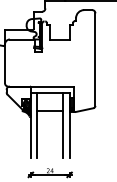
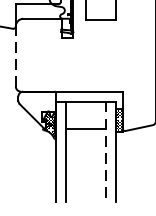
line: (5, 63) -> (16, 55), solid -> dashed
line: (63, 125) -> (106, 151), solid -> dashed

